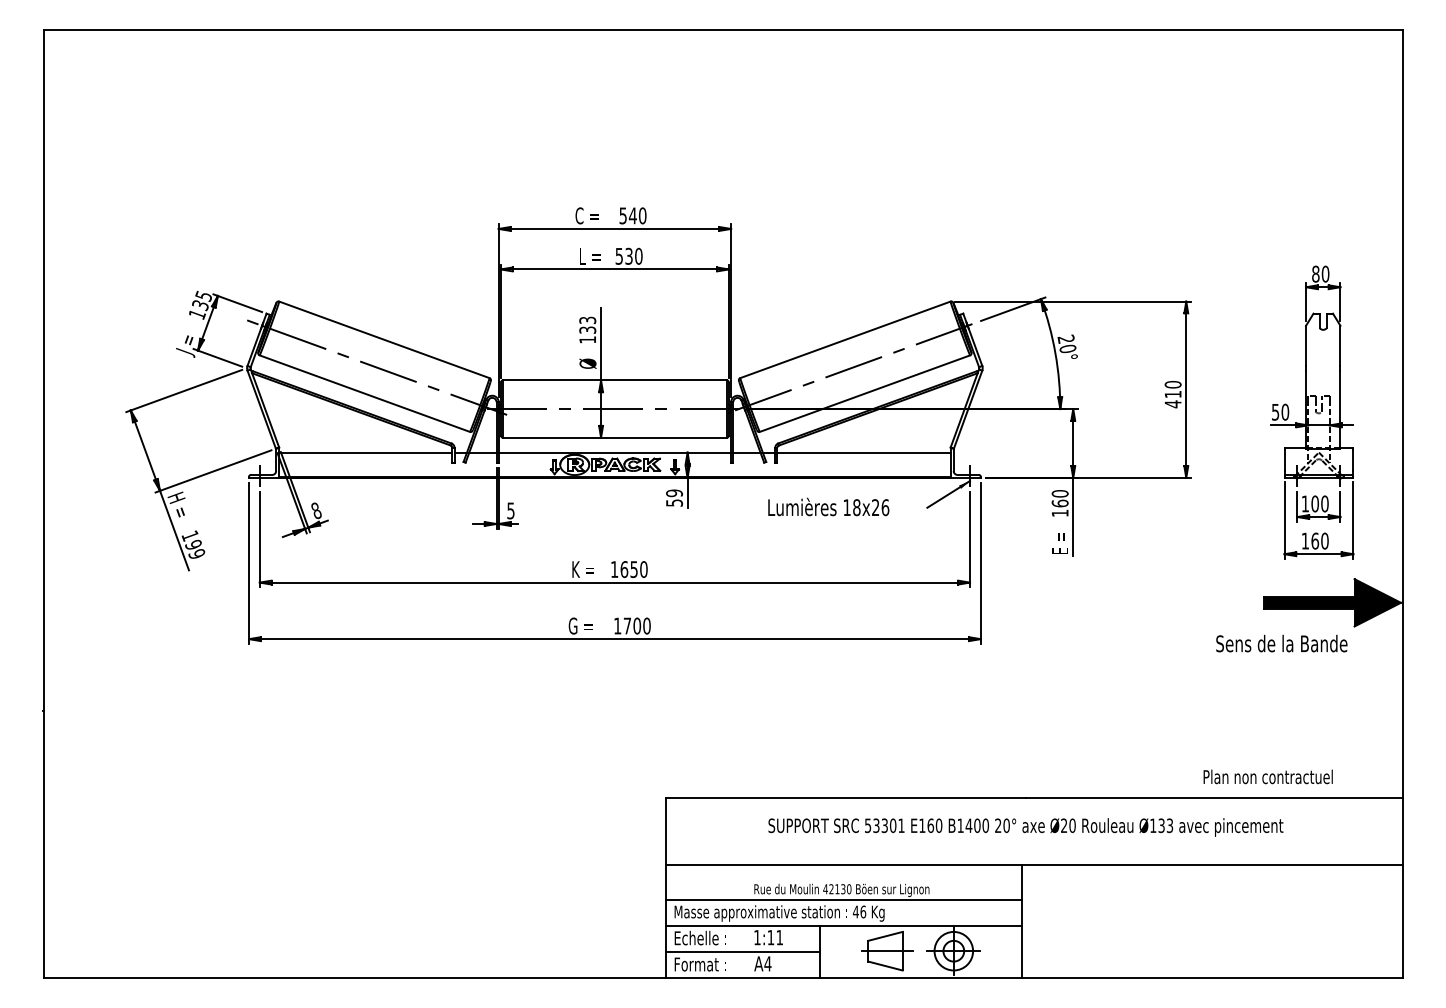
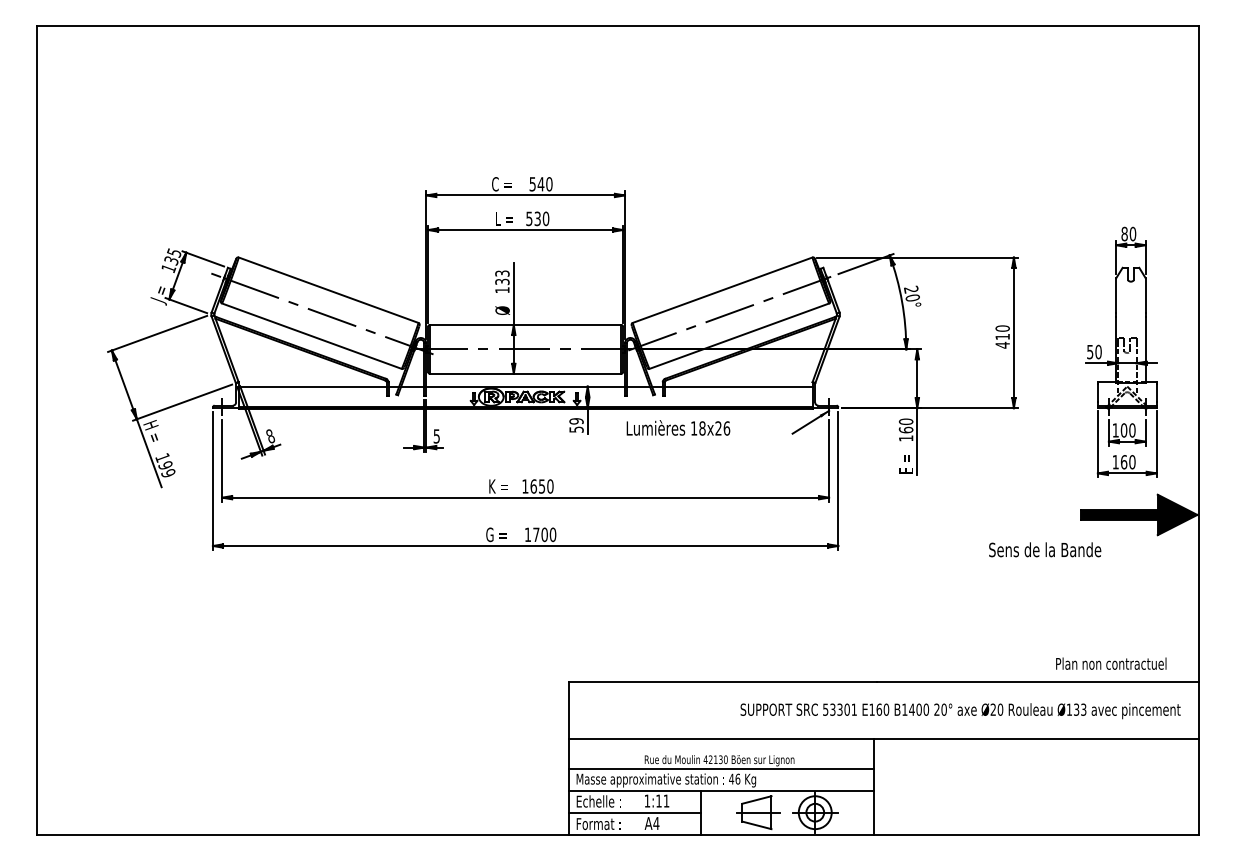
text: (828, 506) -> (678, 427), moved
text: (1281, 643) -> (1044, 549), moved
text: (1267, 776) -> (1110, 663), moved
text: (1025, 827) -> (960, 711), moved

